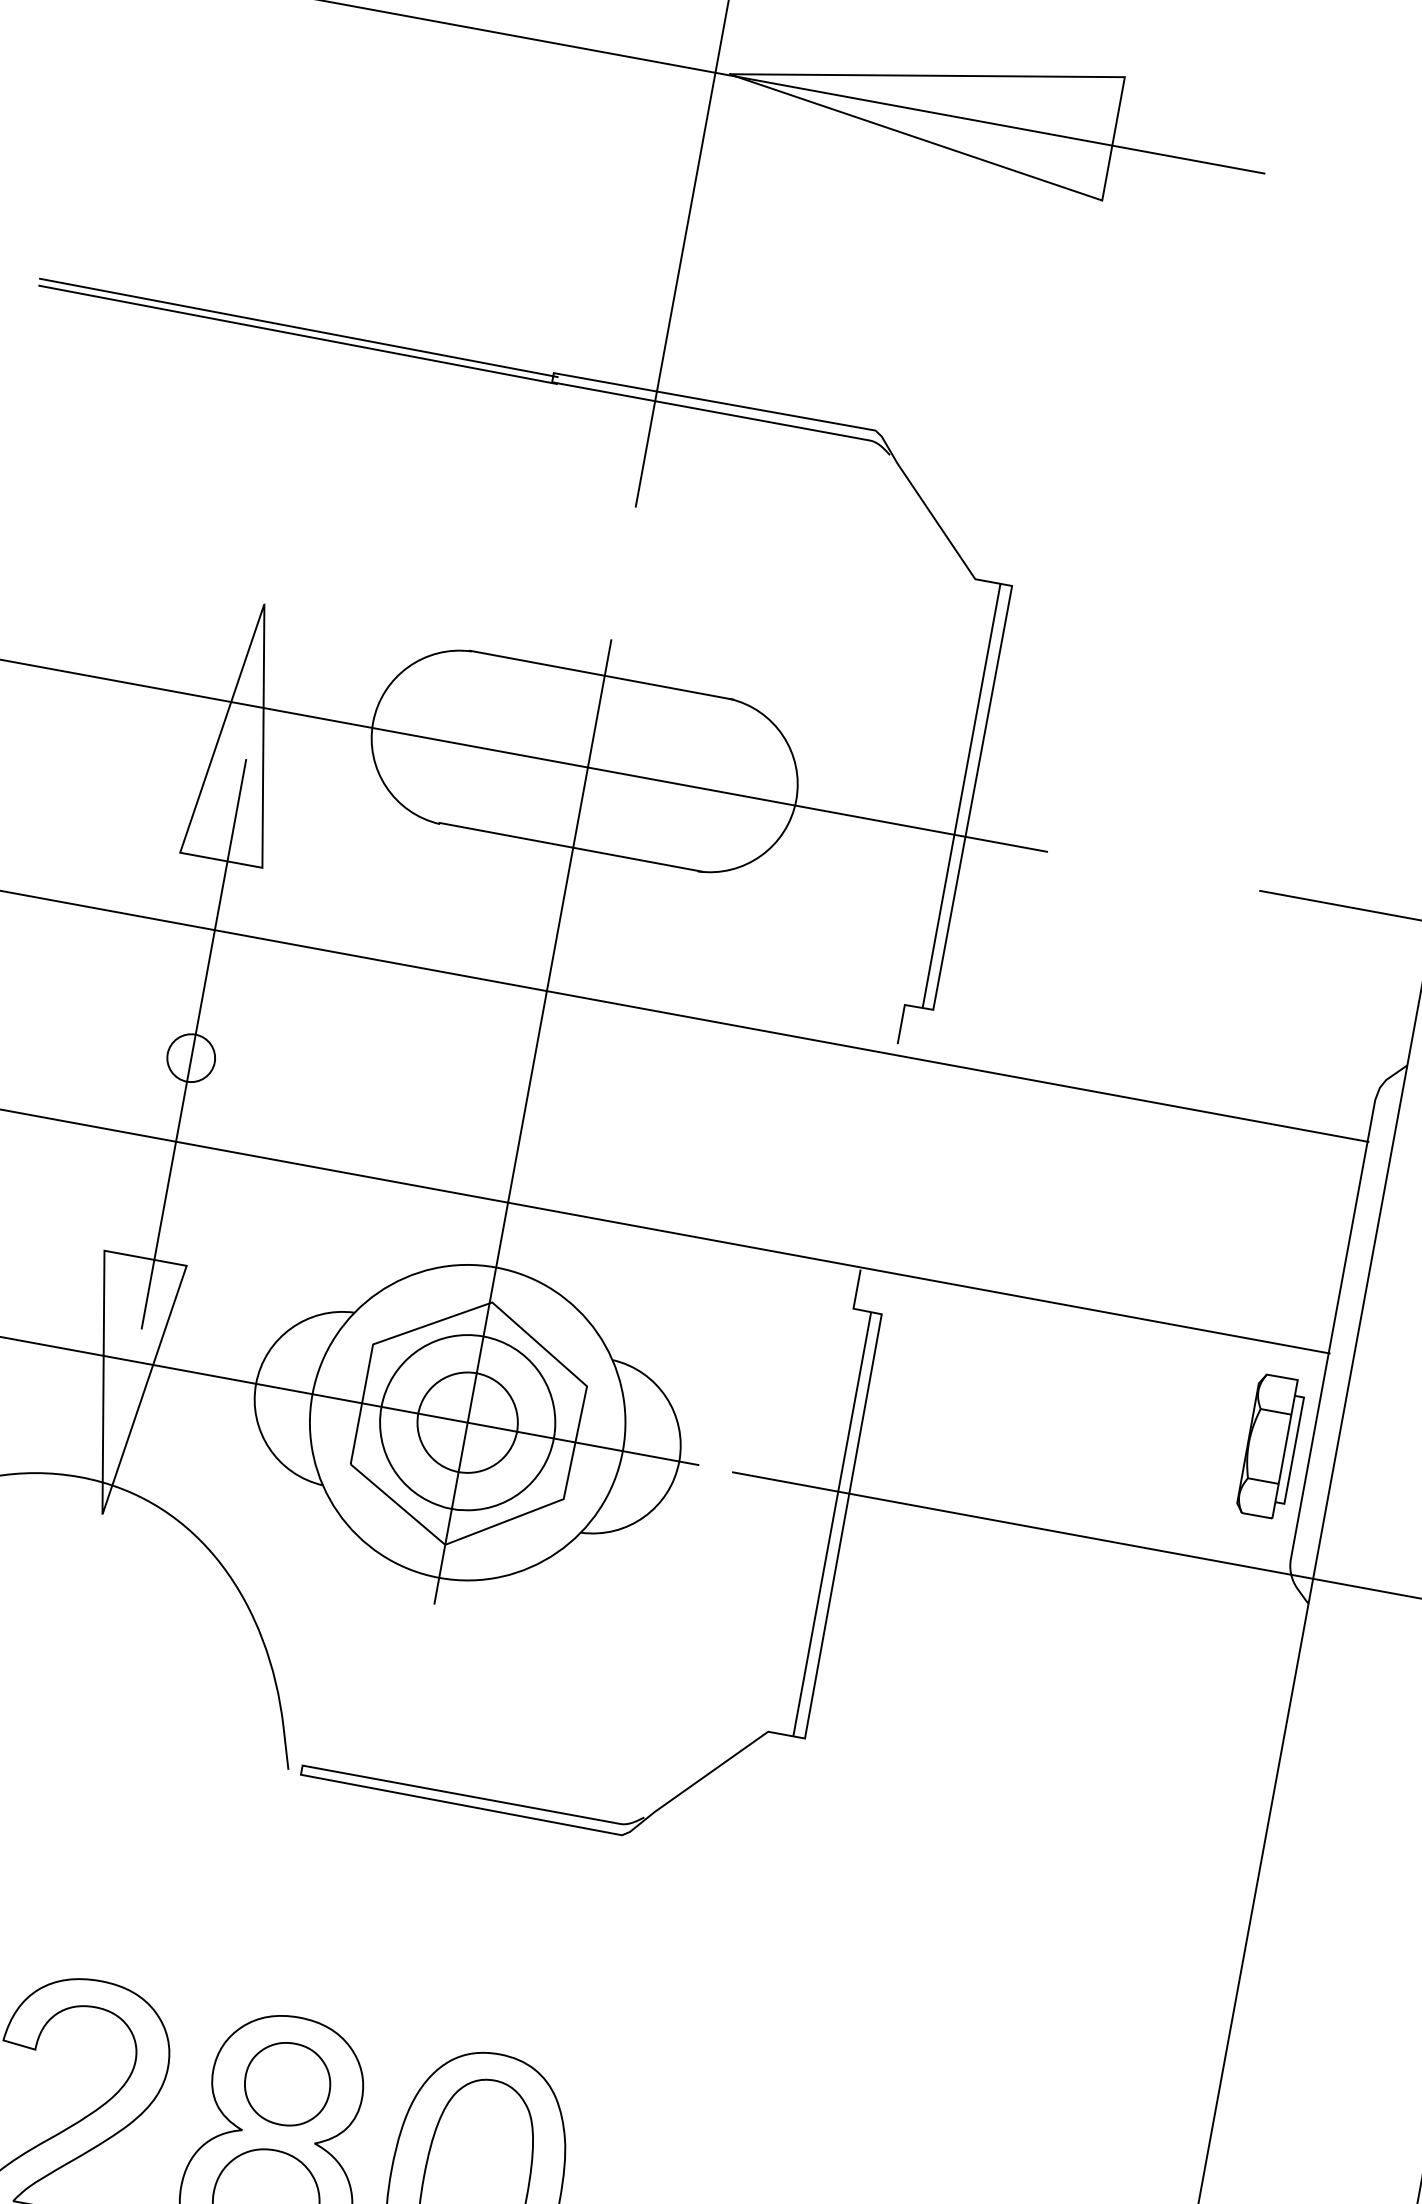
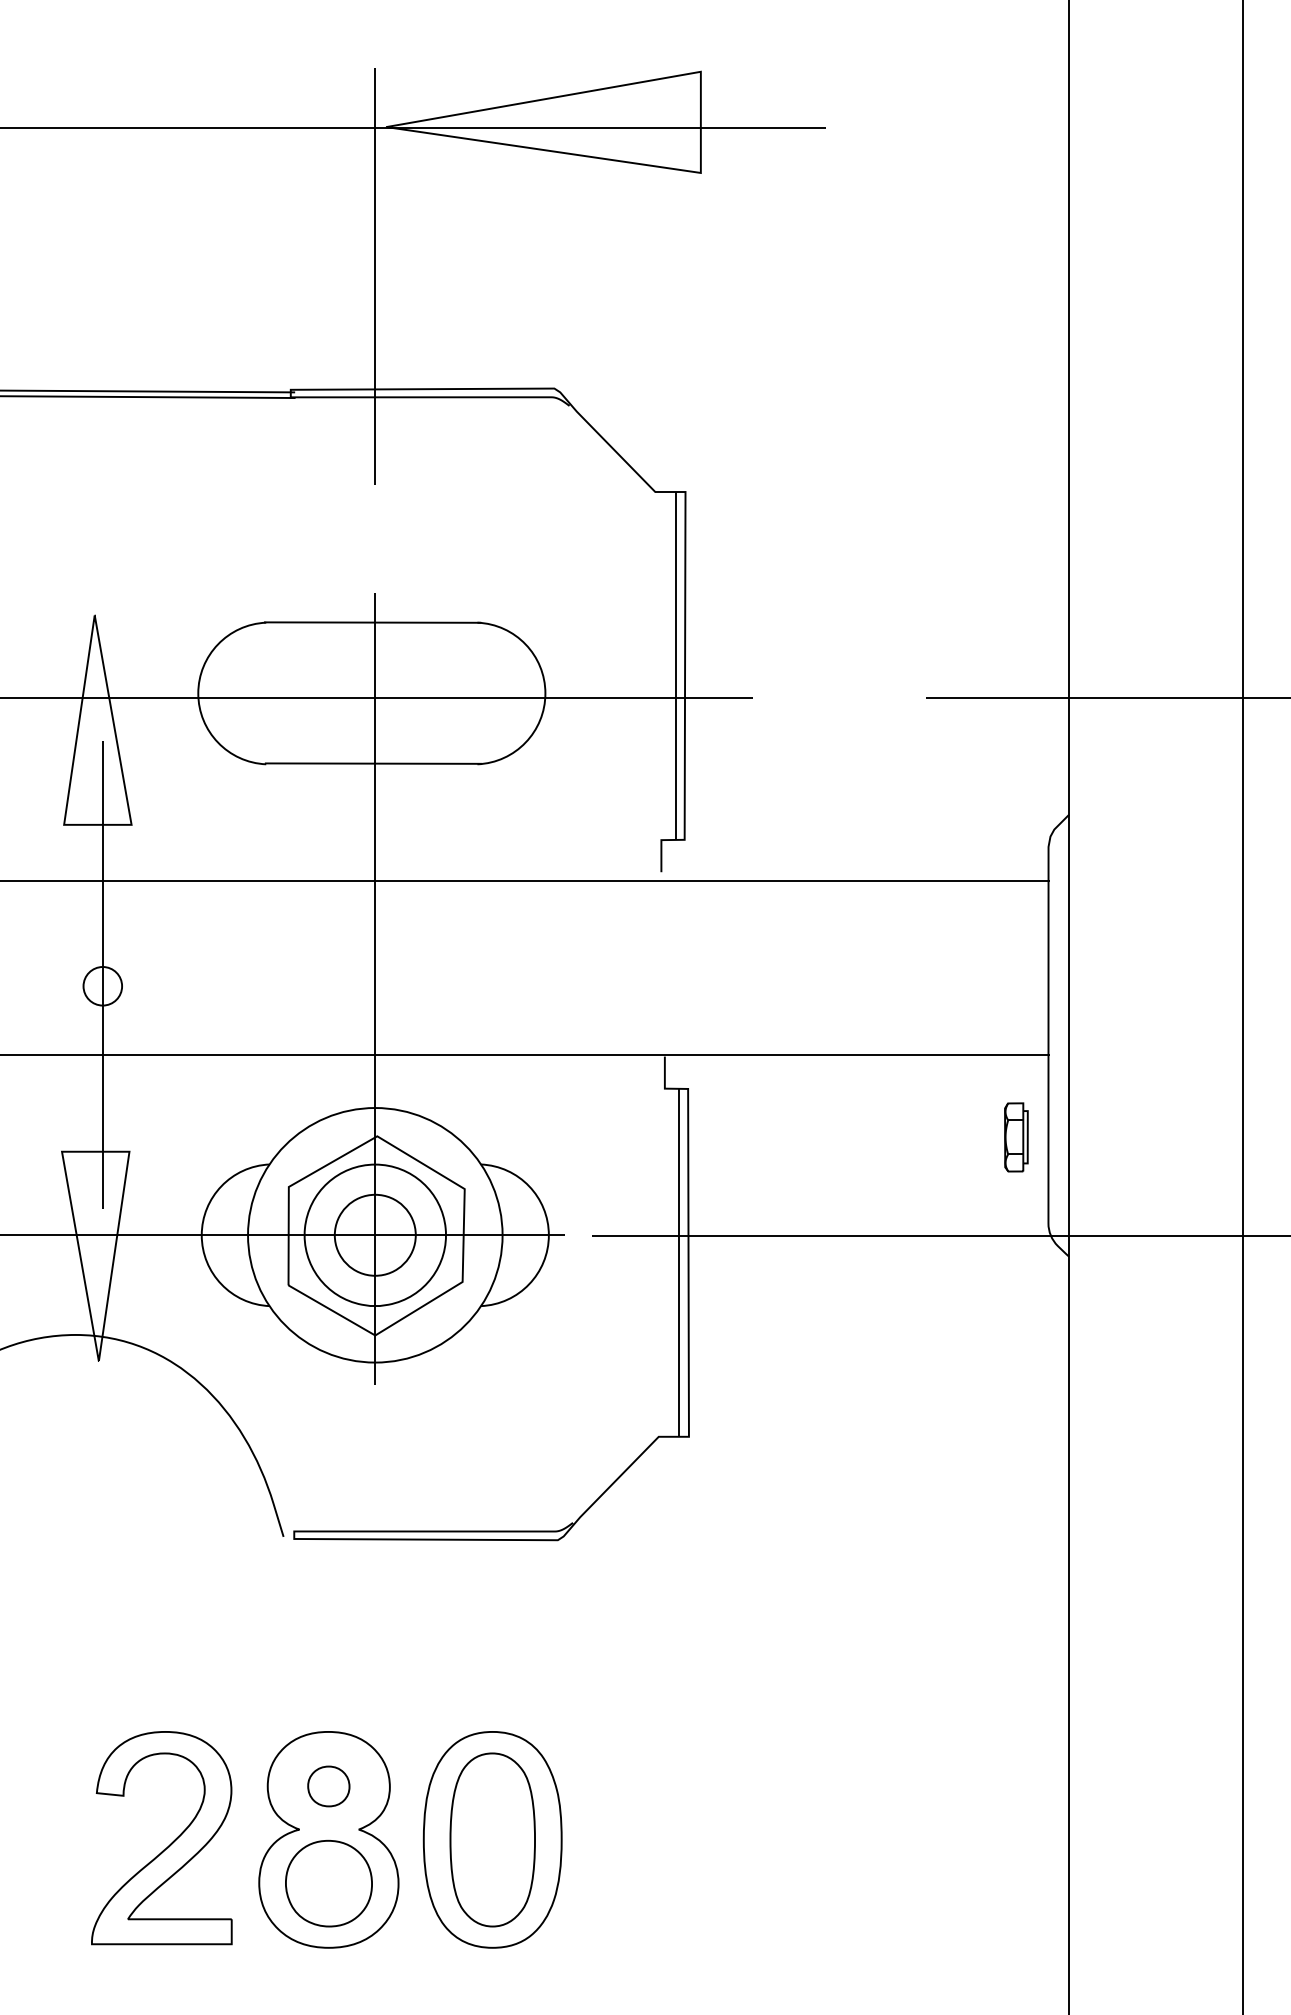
part: (1271, 1446) -> (1016, 1137), size x0.6
part: (287, 2084) -> (328, 1786), size x0.6

